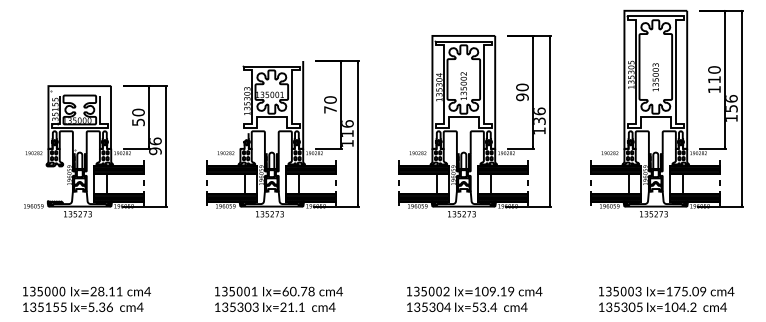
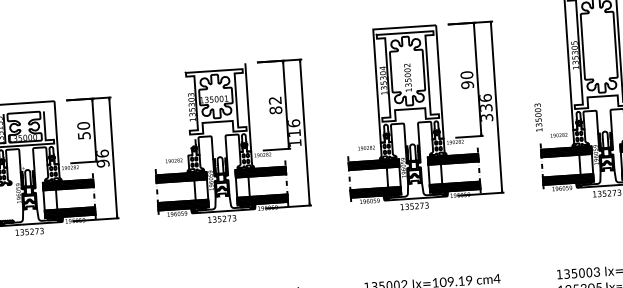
text: (655, 77) -> (538, 117), moved
text: (330, 104) -> (275, 105), 70 -> 82
text: (539, 130) -> (486, 117), 136 -> 336

